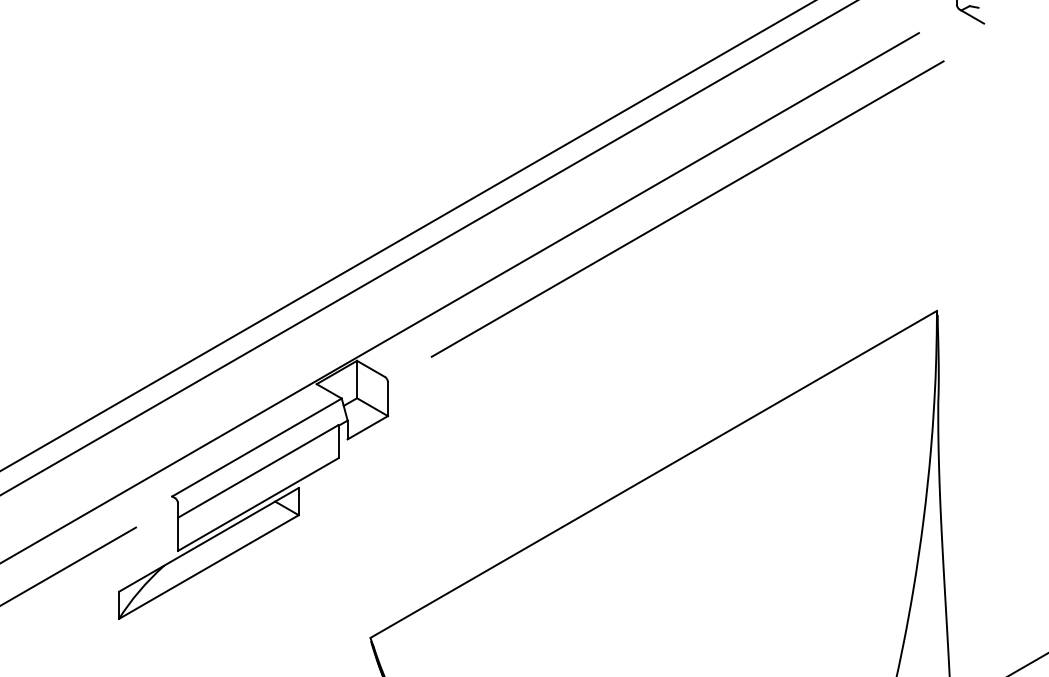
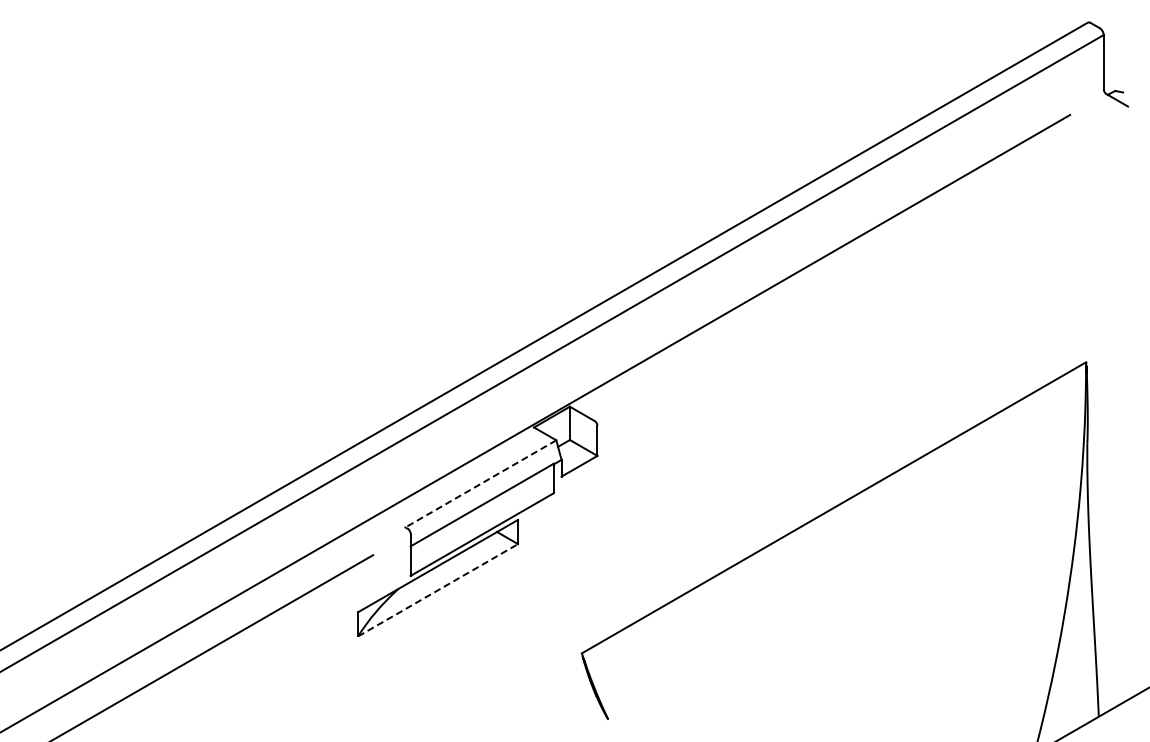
line: (687, 208) -> (864, 271), removed
line: (256, 448) -> (480, 484), solid -> dashed
line: (209, 567) -> (438, 590), solid -> dashed

